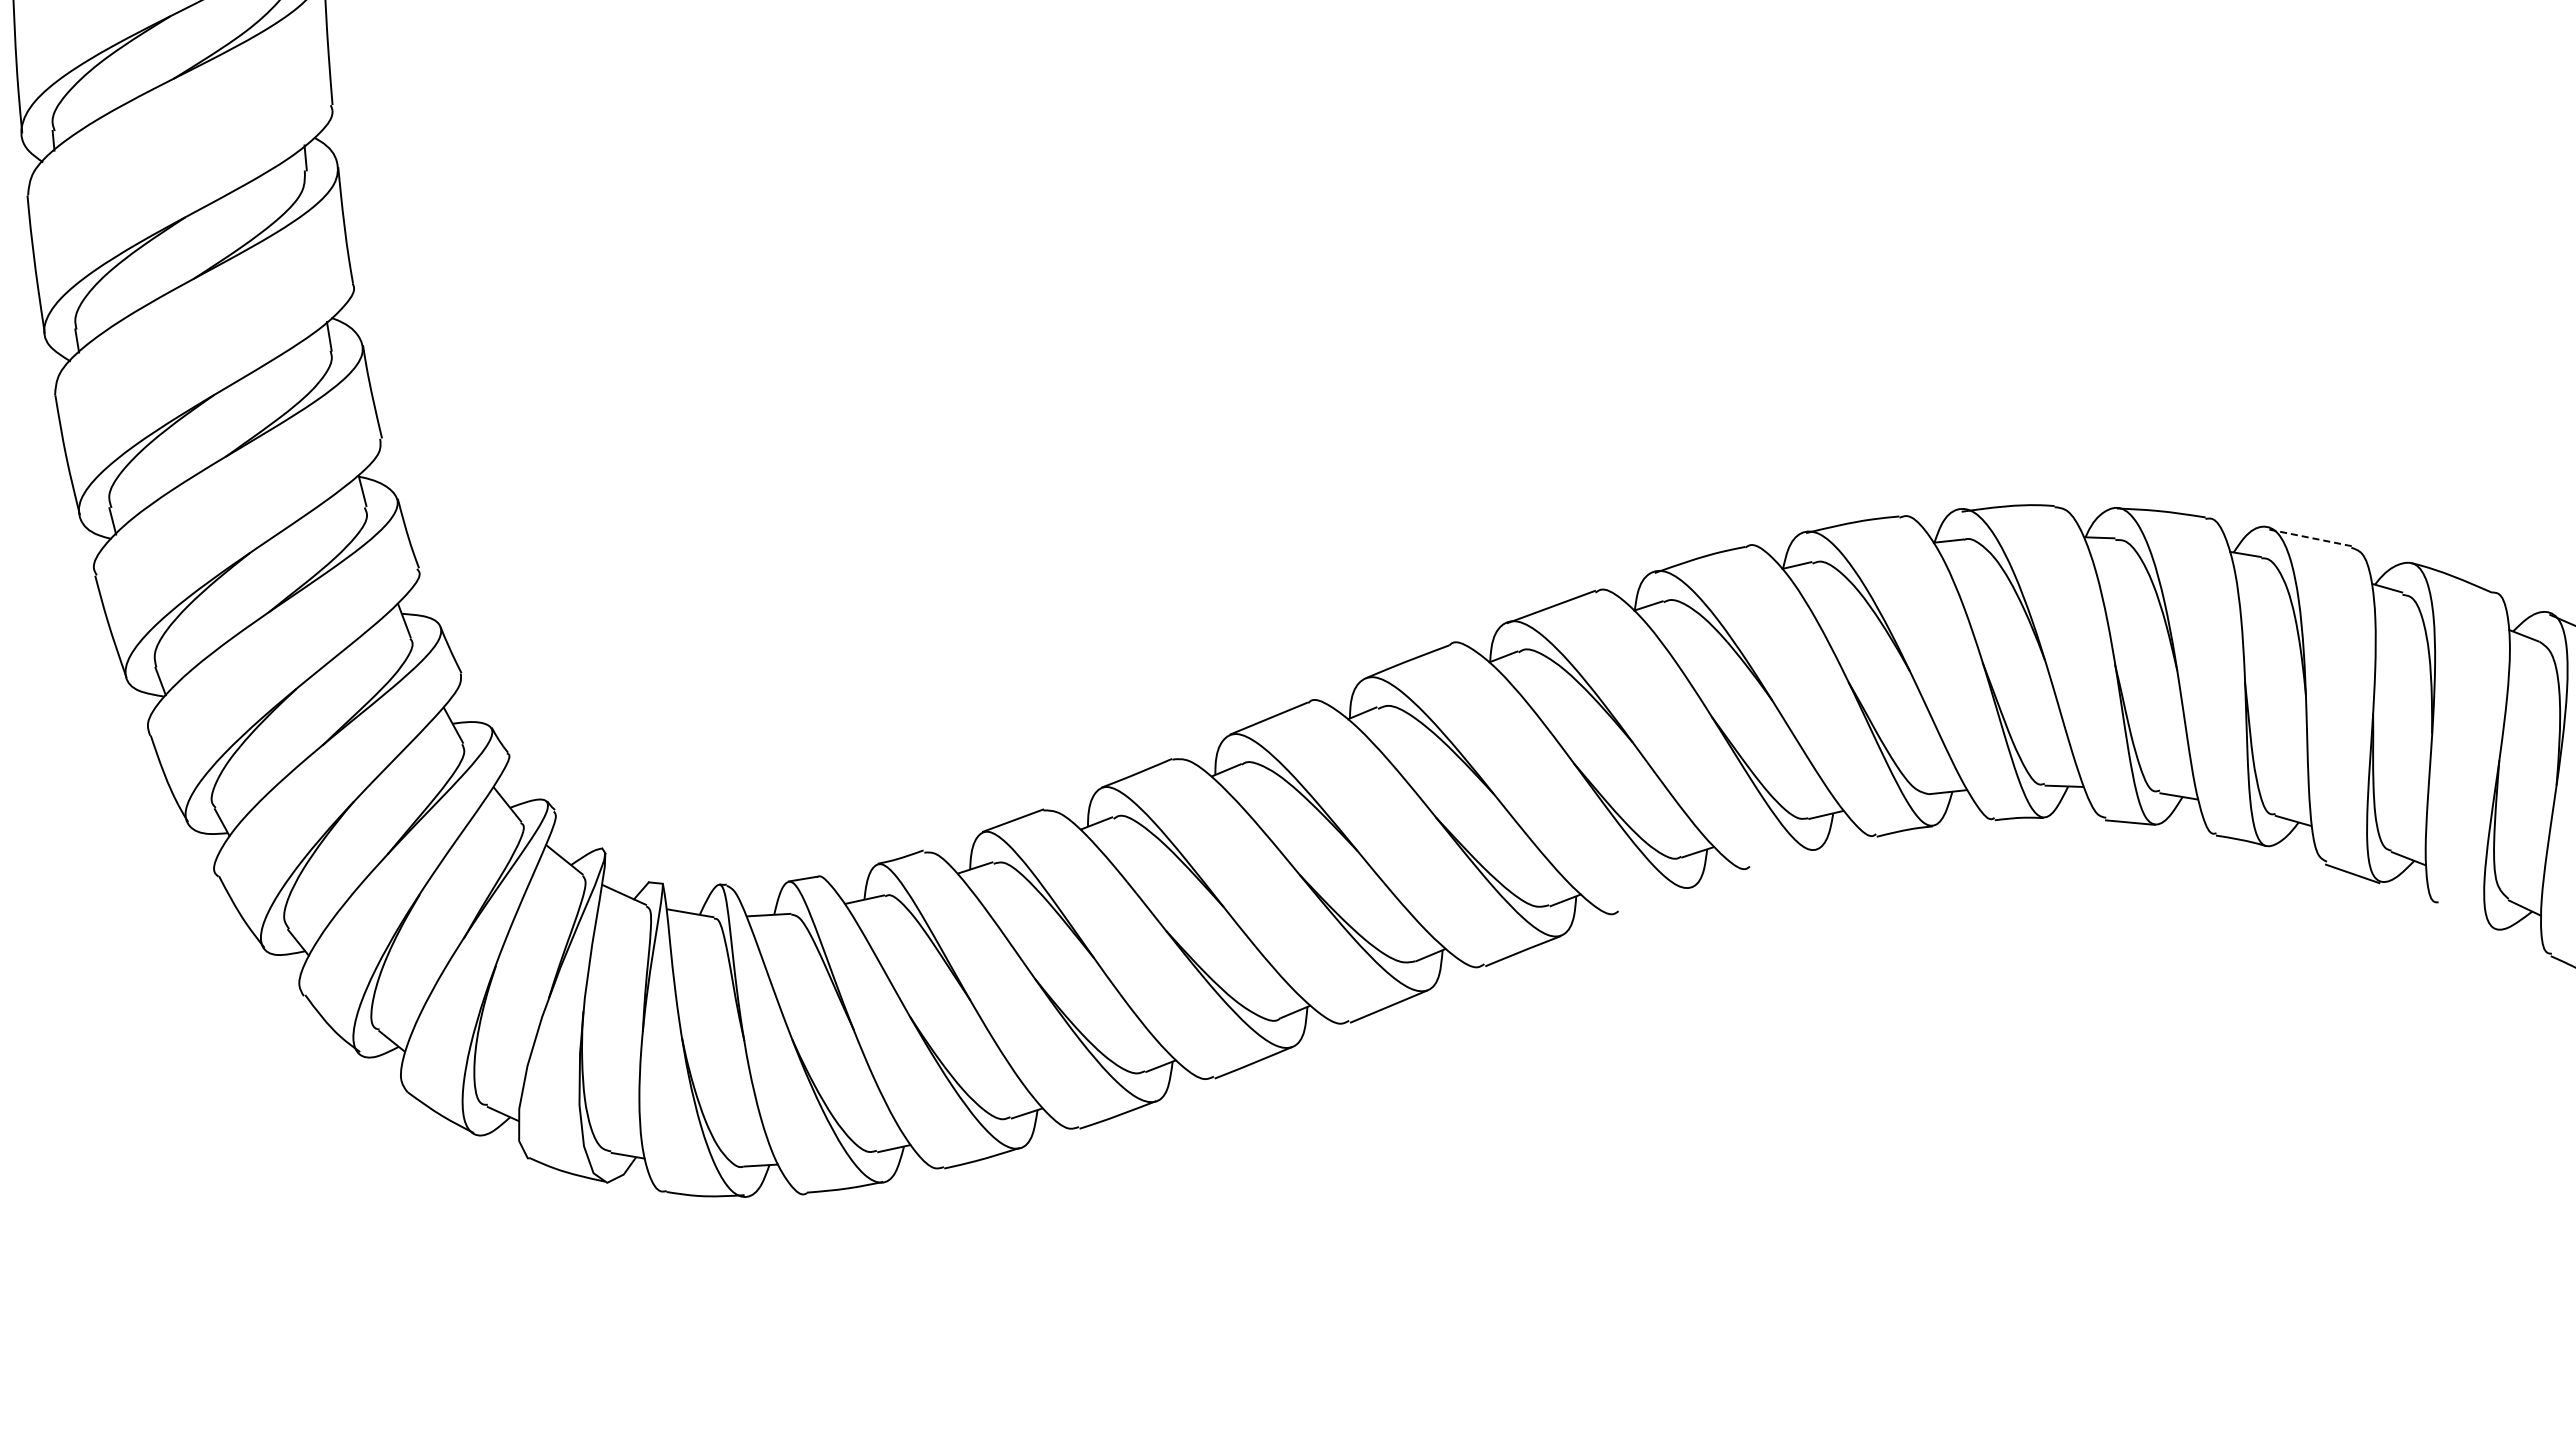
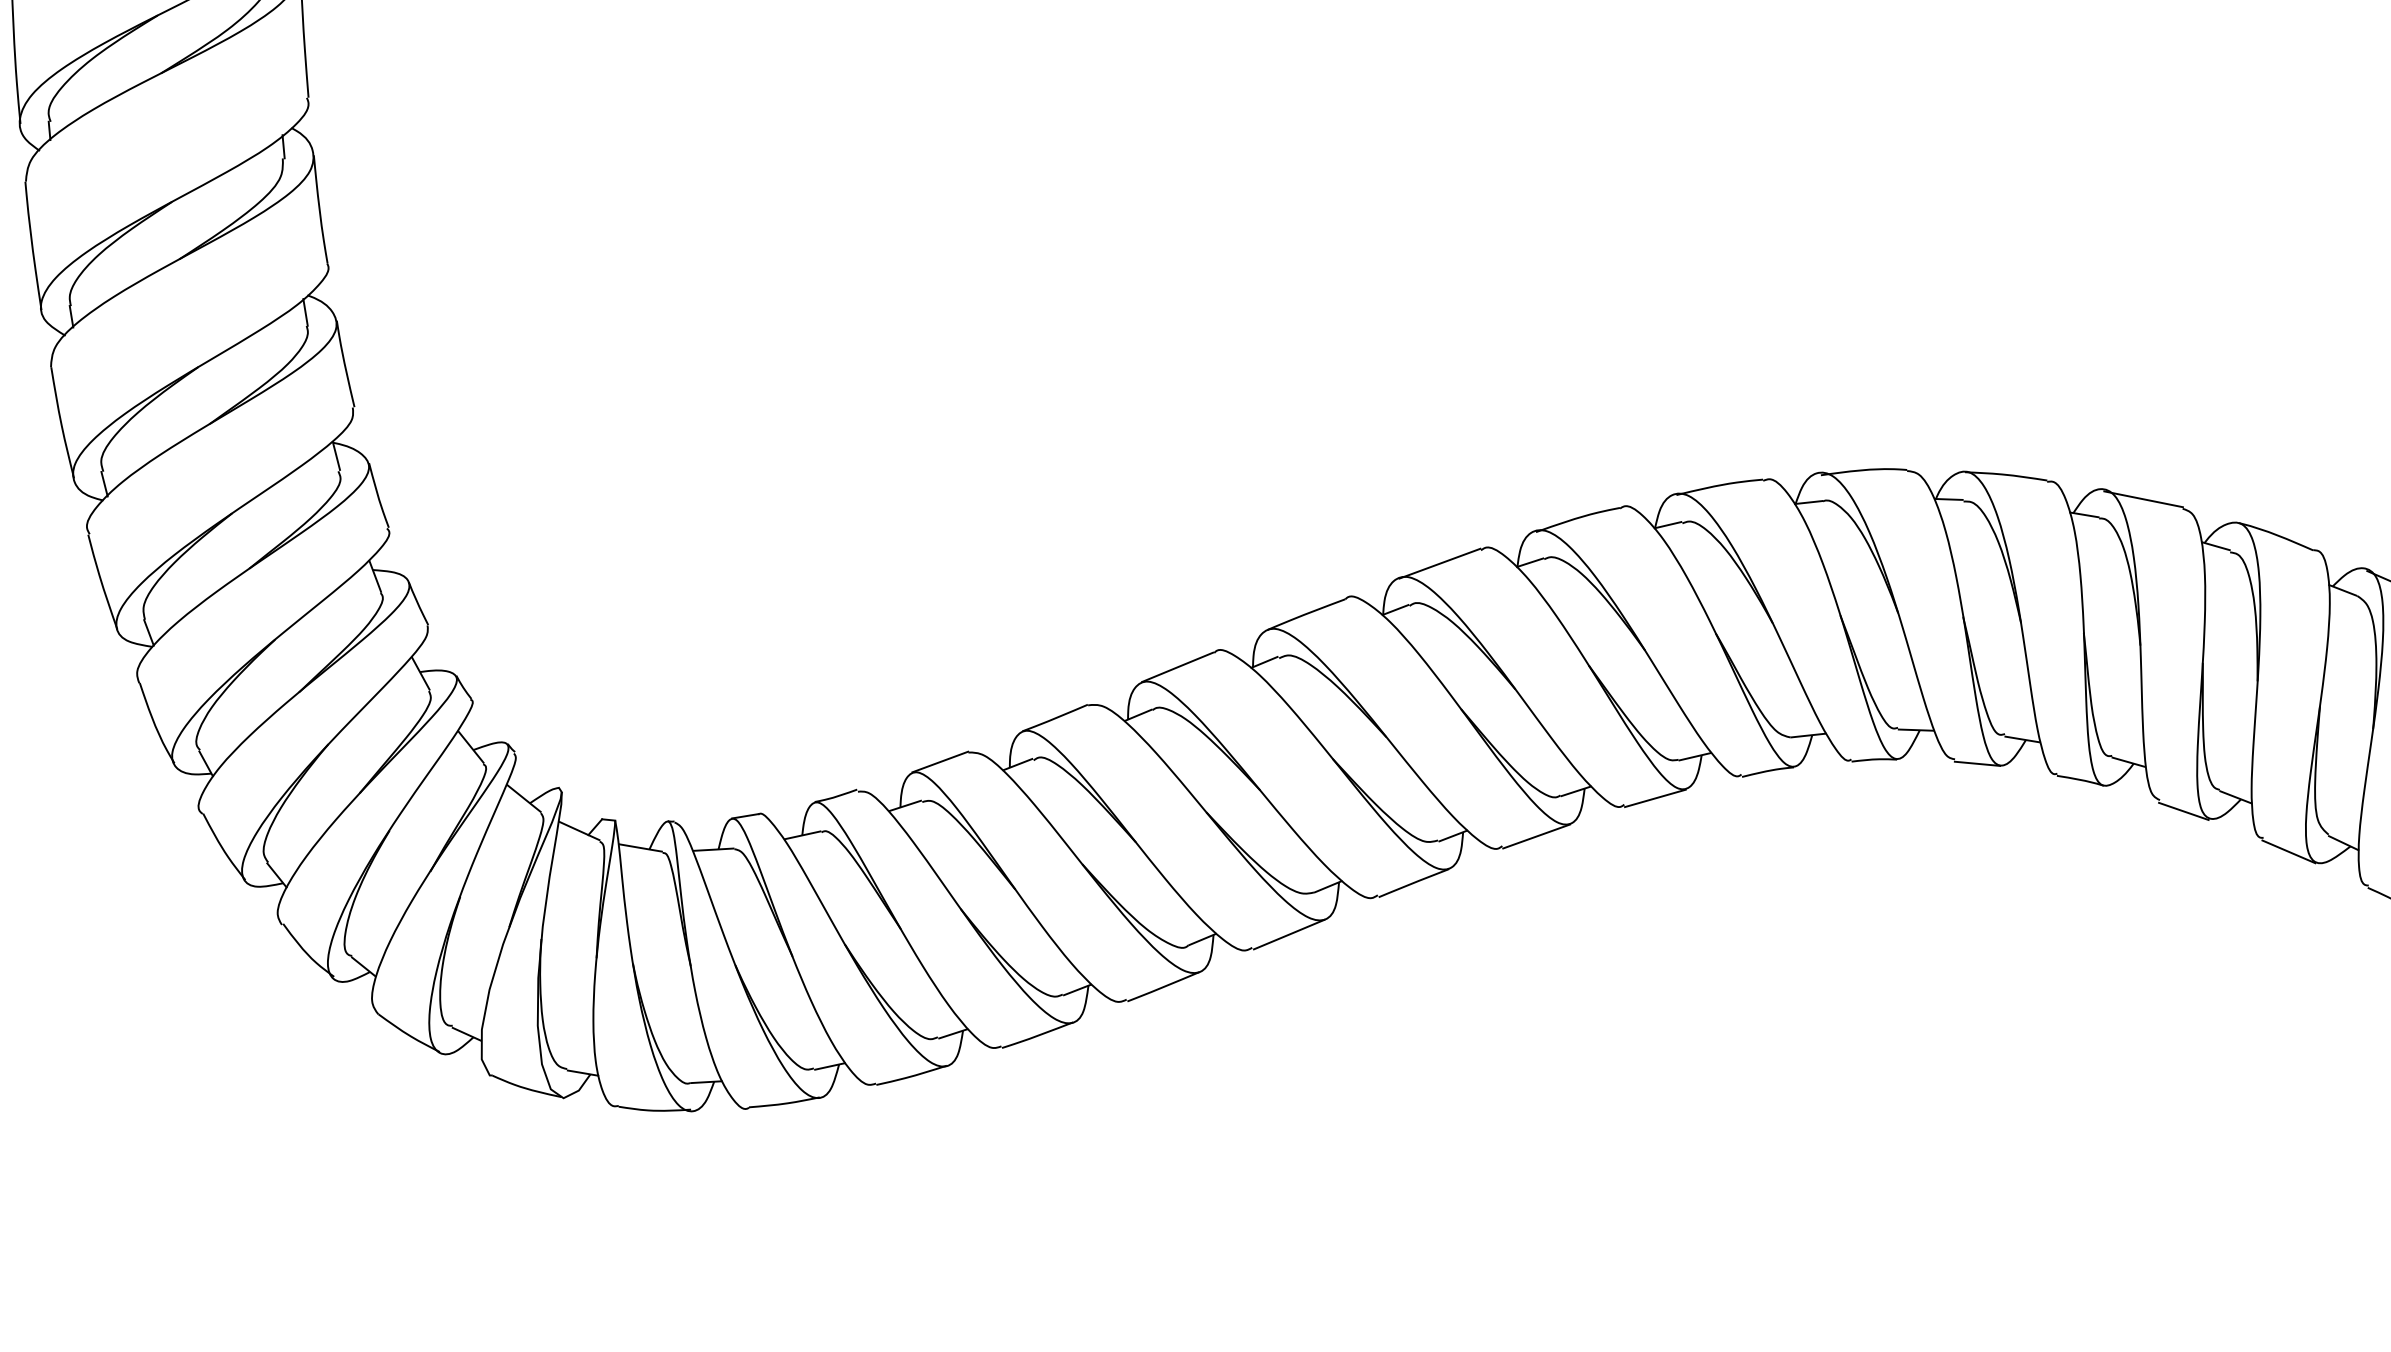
line: (2308, 537) -> (2142, 499), dashed -> solid
line: (1783, 859) -> (1655, 798), added
line: (1655, 900) -> (1536, 836), added
line: (2465, 917) -> (2288, 851), added

